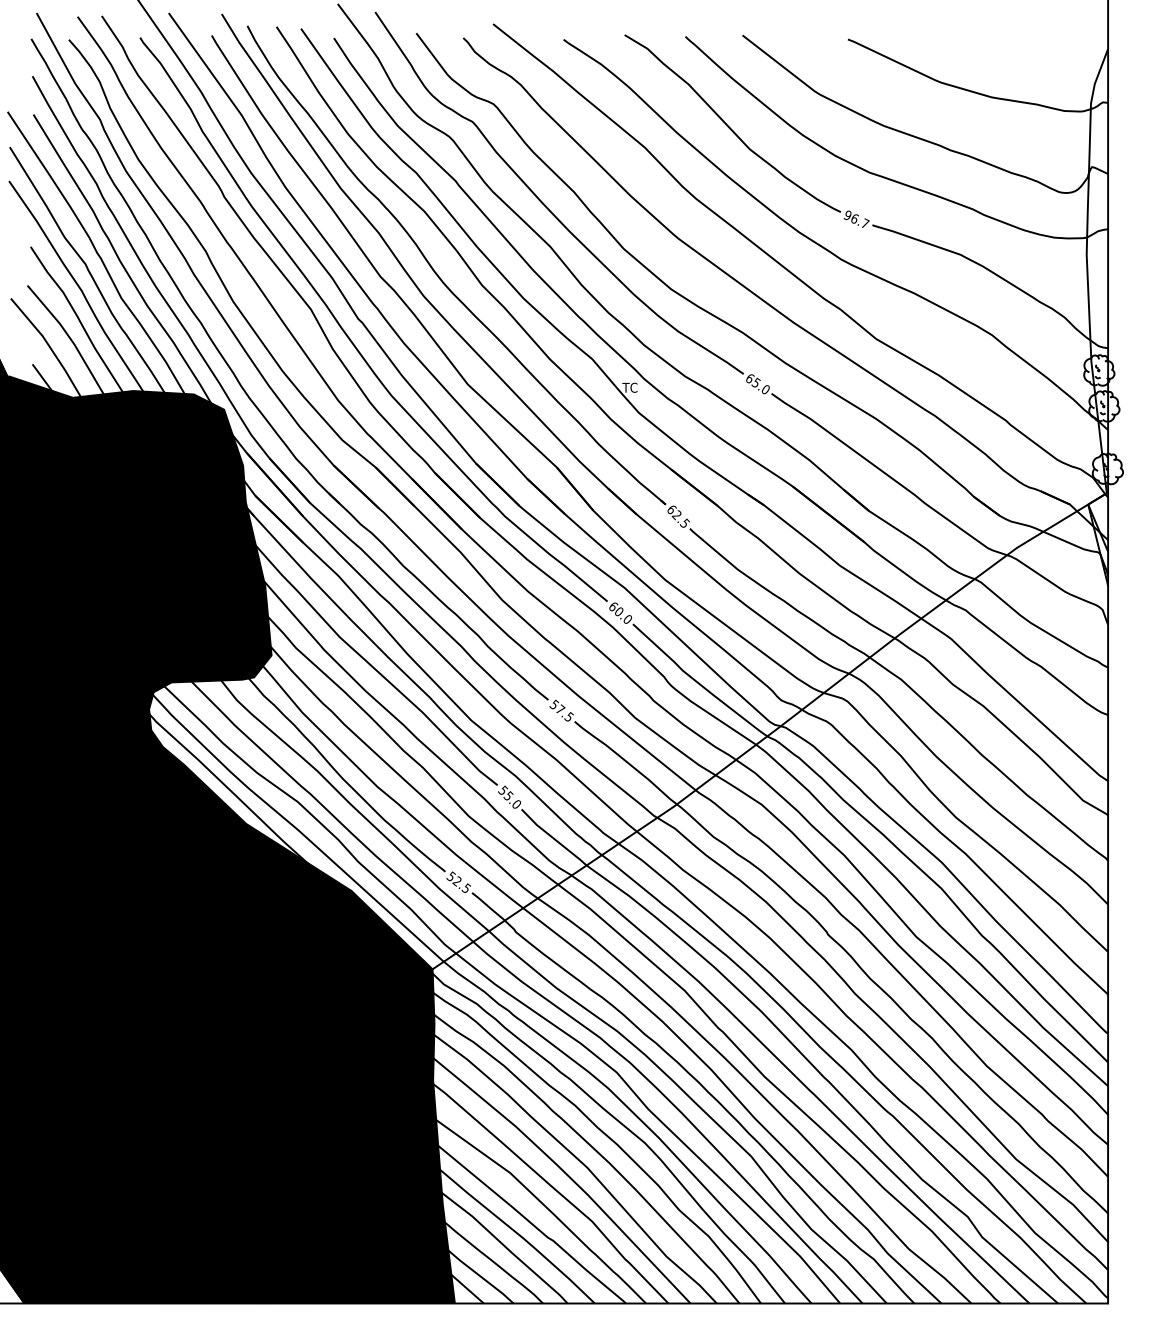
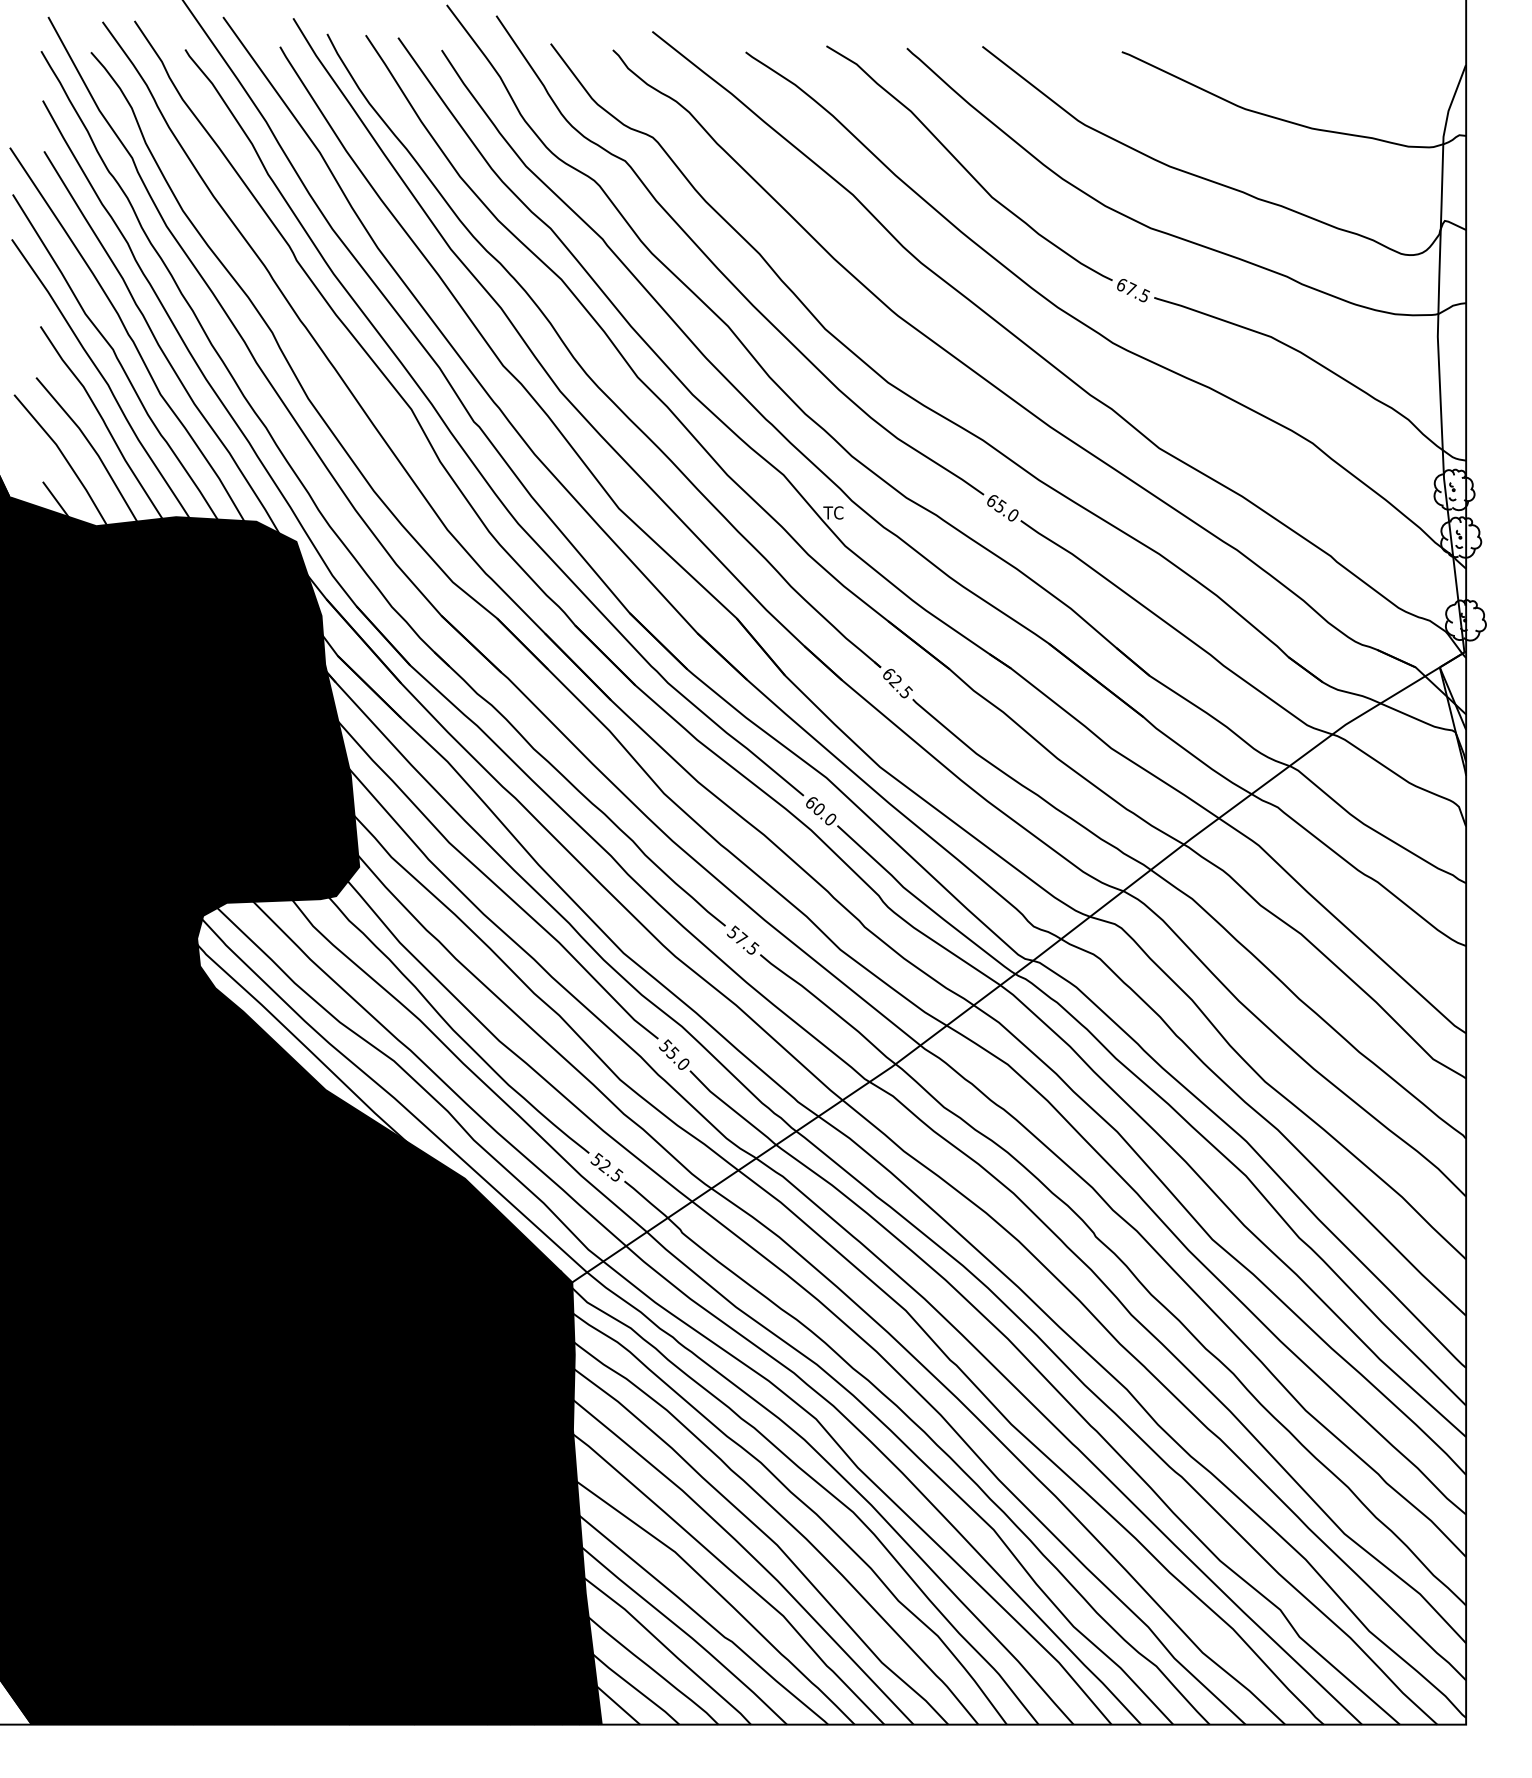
text: (856, 219) -> (1133, 290), 96.7 -> 67.5

